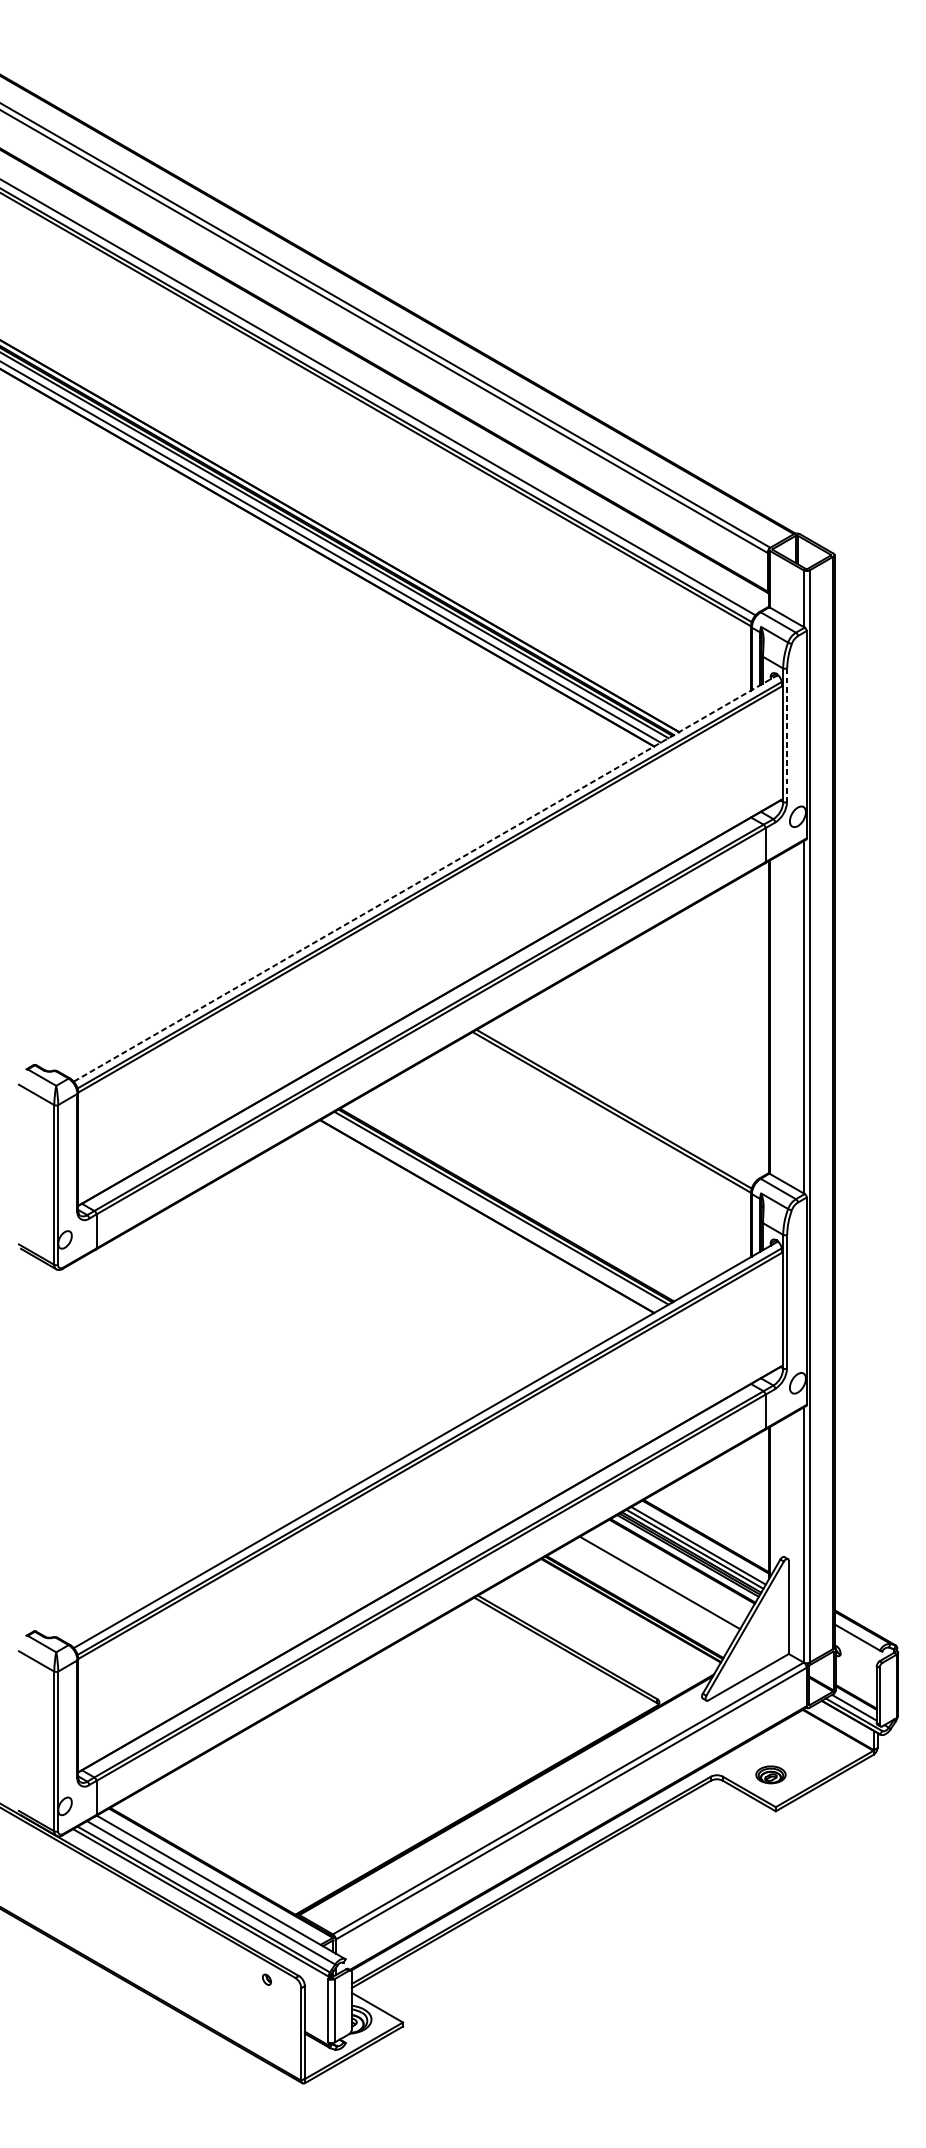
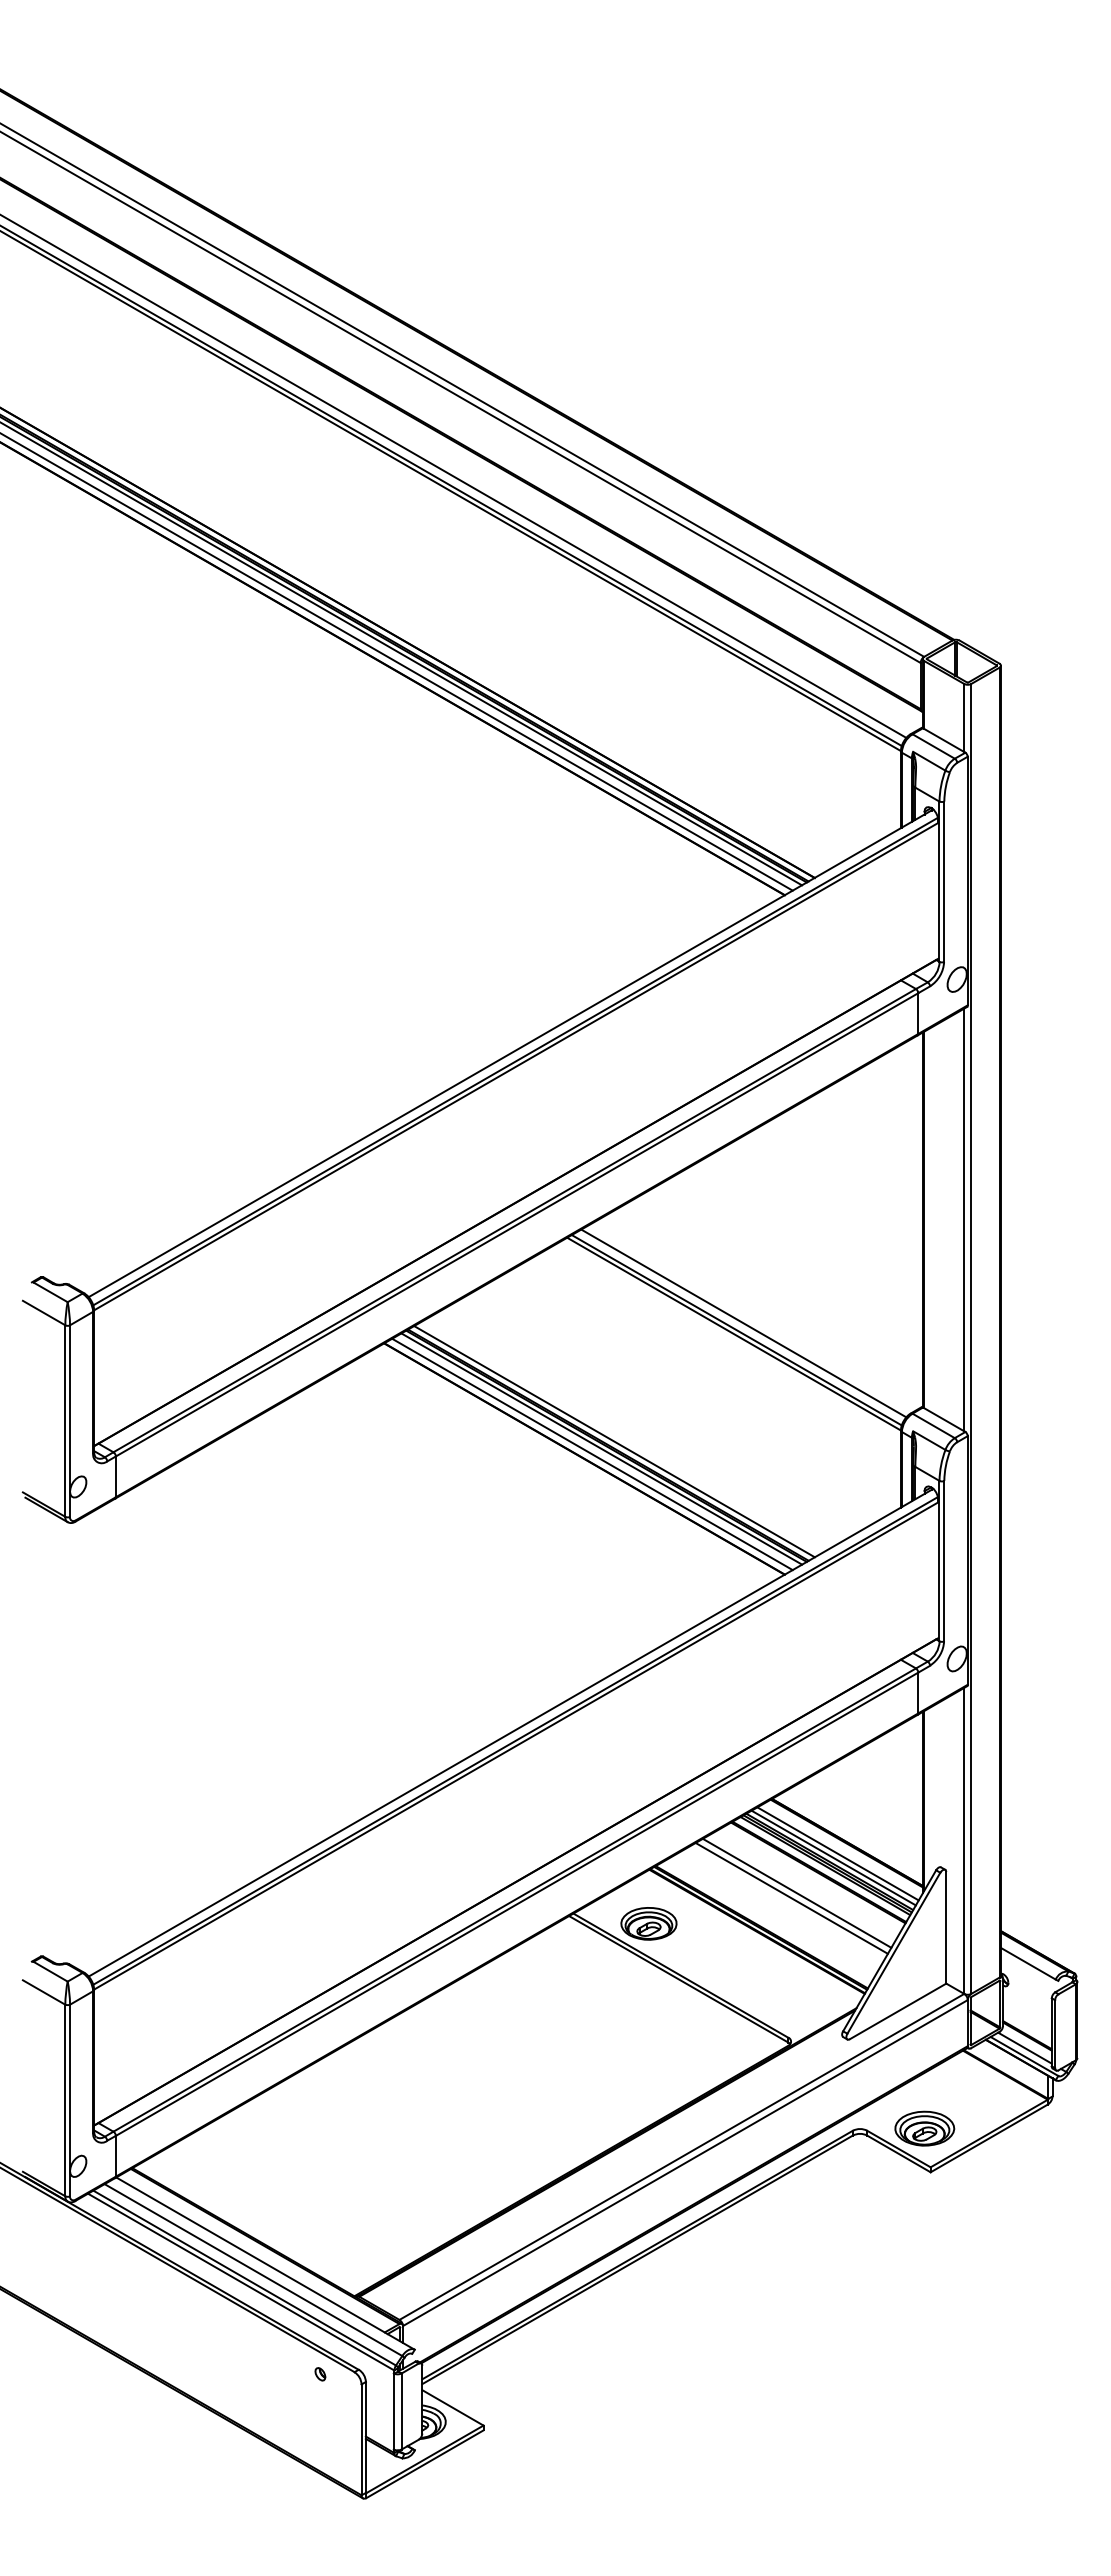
line: (787, 735) -> (944, 882), dashed -> solid
line: (425, 878) -> (510, 1053), dashed -> solid
line: (619, 1103) -> (743, 1323), added
line: (512, 1201) -> (614, 1441), added
line: (493, 1212) -> (592, 1454), added
line: (663, 1578) -> (796, 1892), added
part: (540, 1603) -> (648, 1923), added
part: (770, 1774) -> (924, 2128), size x1.67

